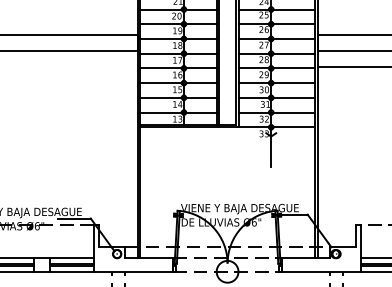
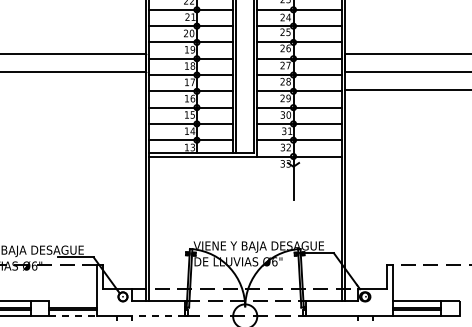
line: (72, 258) -> (73, 301), removed
line: (72, 271) -> (73, 316), solid -> dashed
line: (148, 271) -> (157, 316), solid -> dashed

